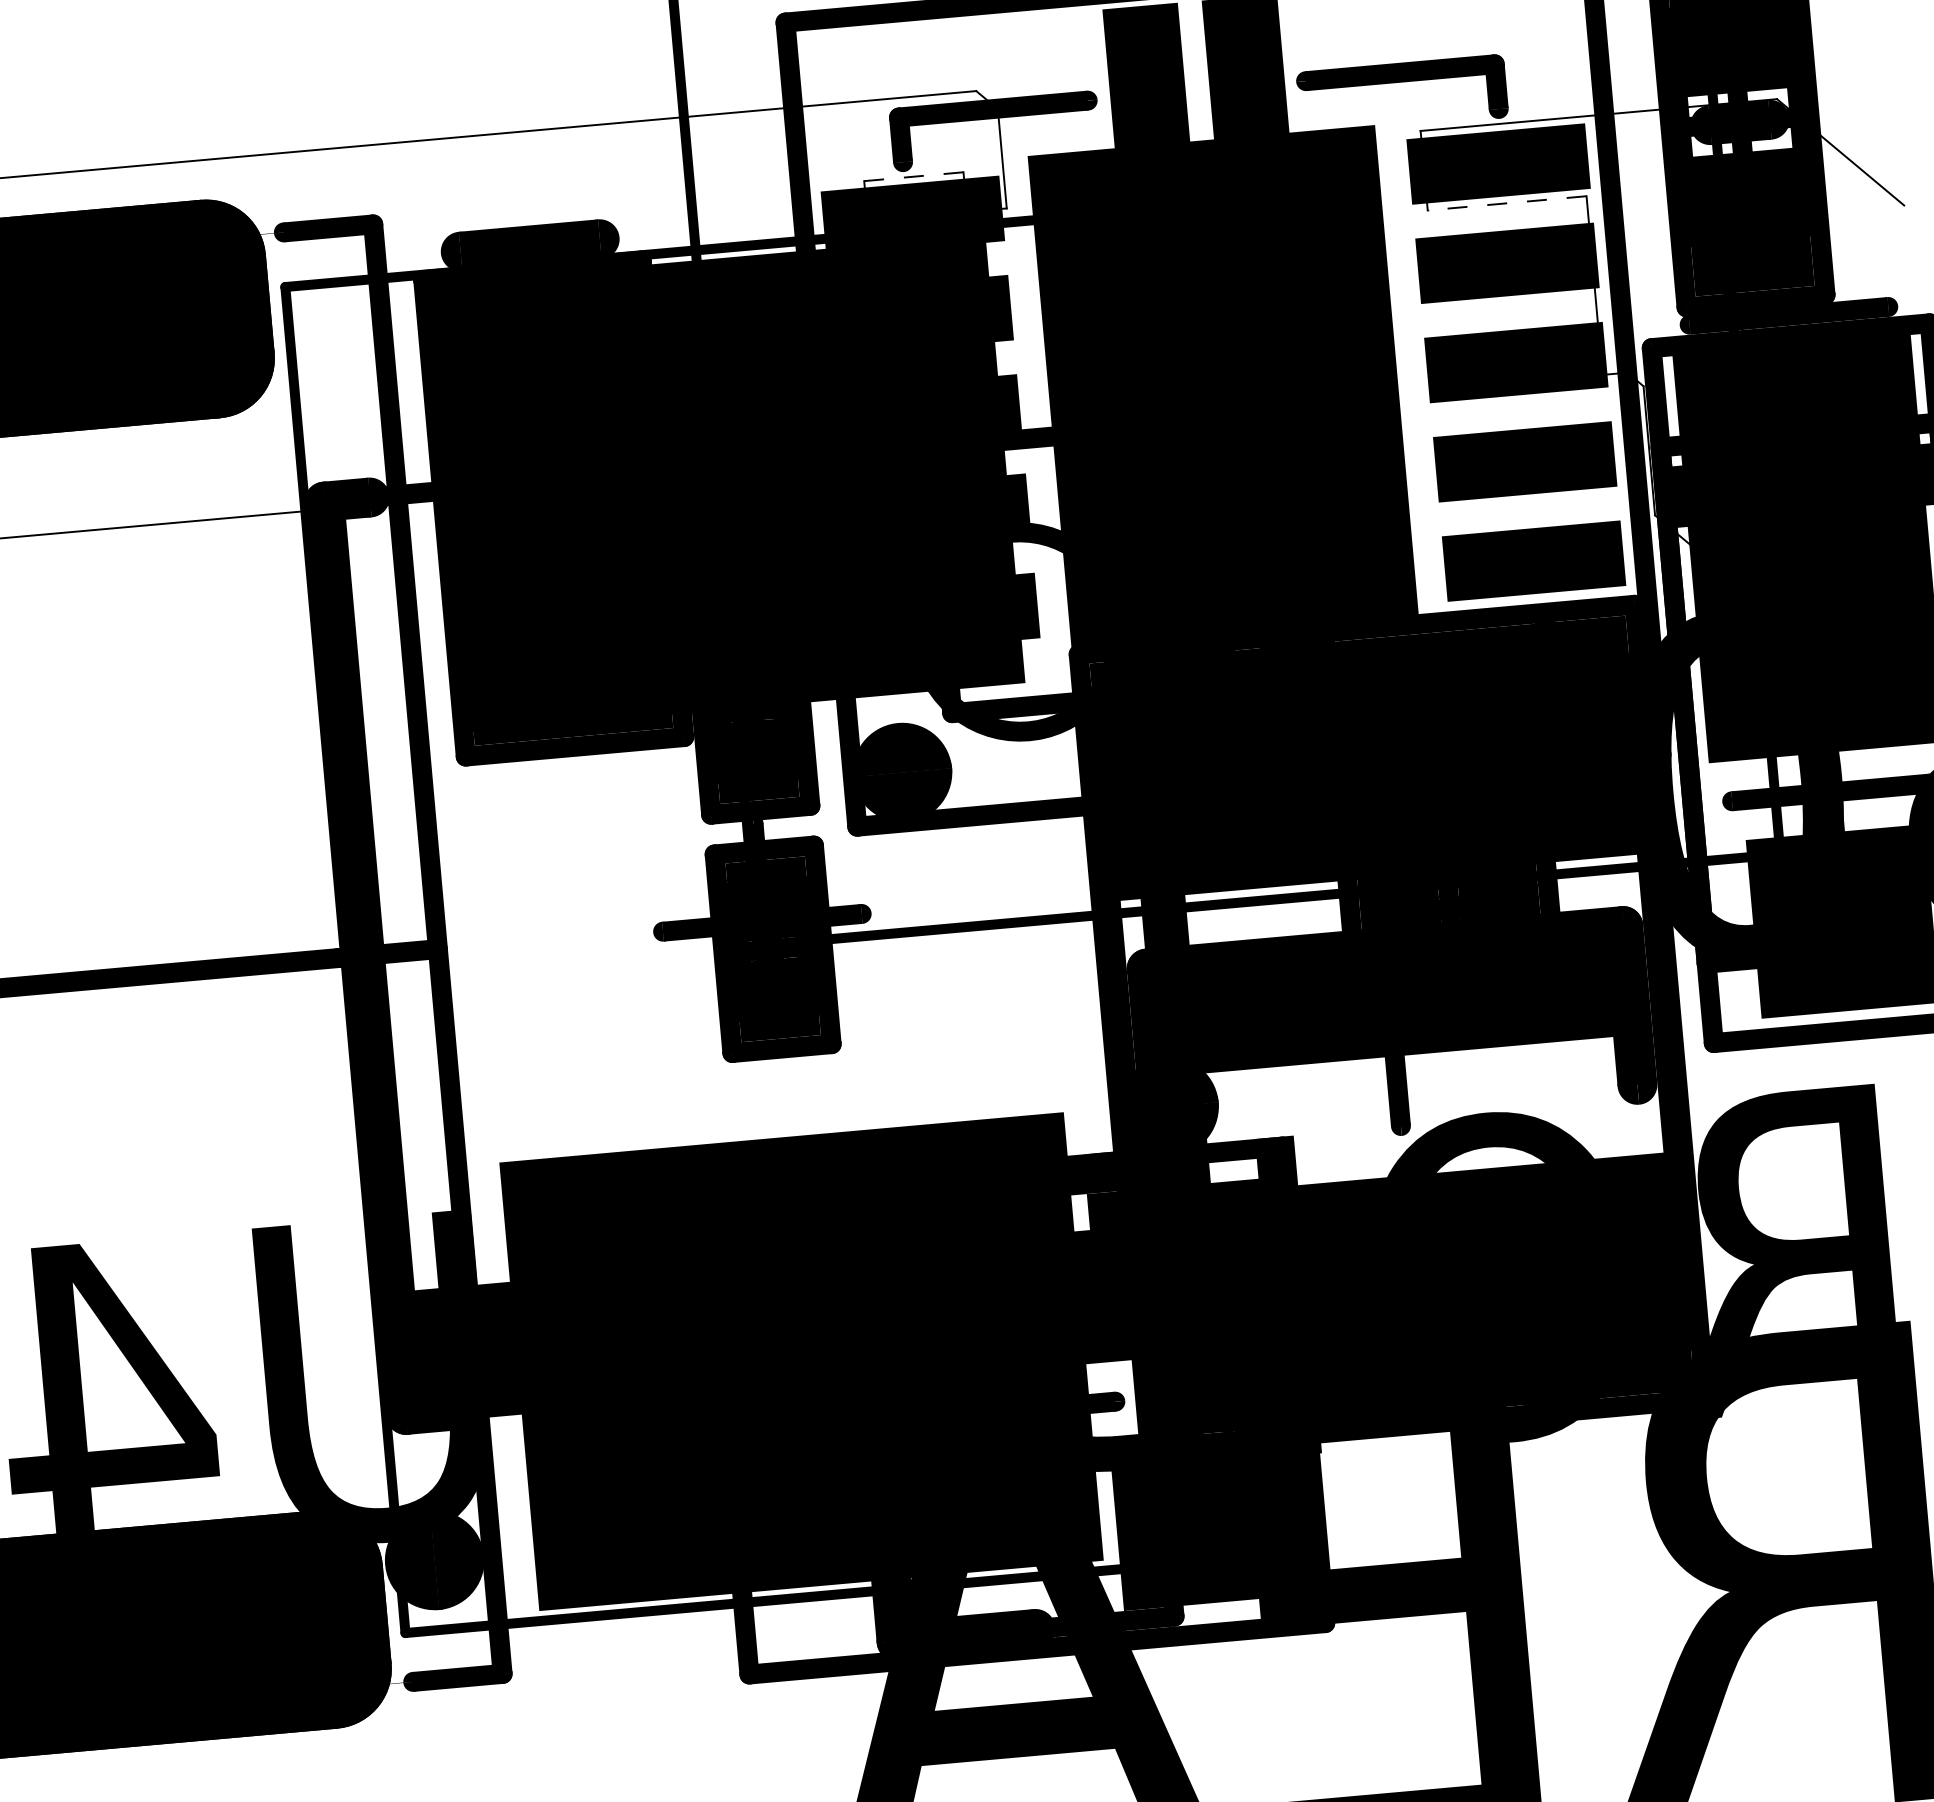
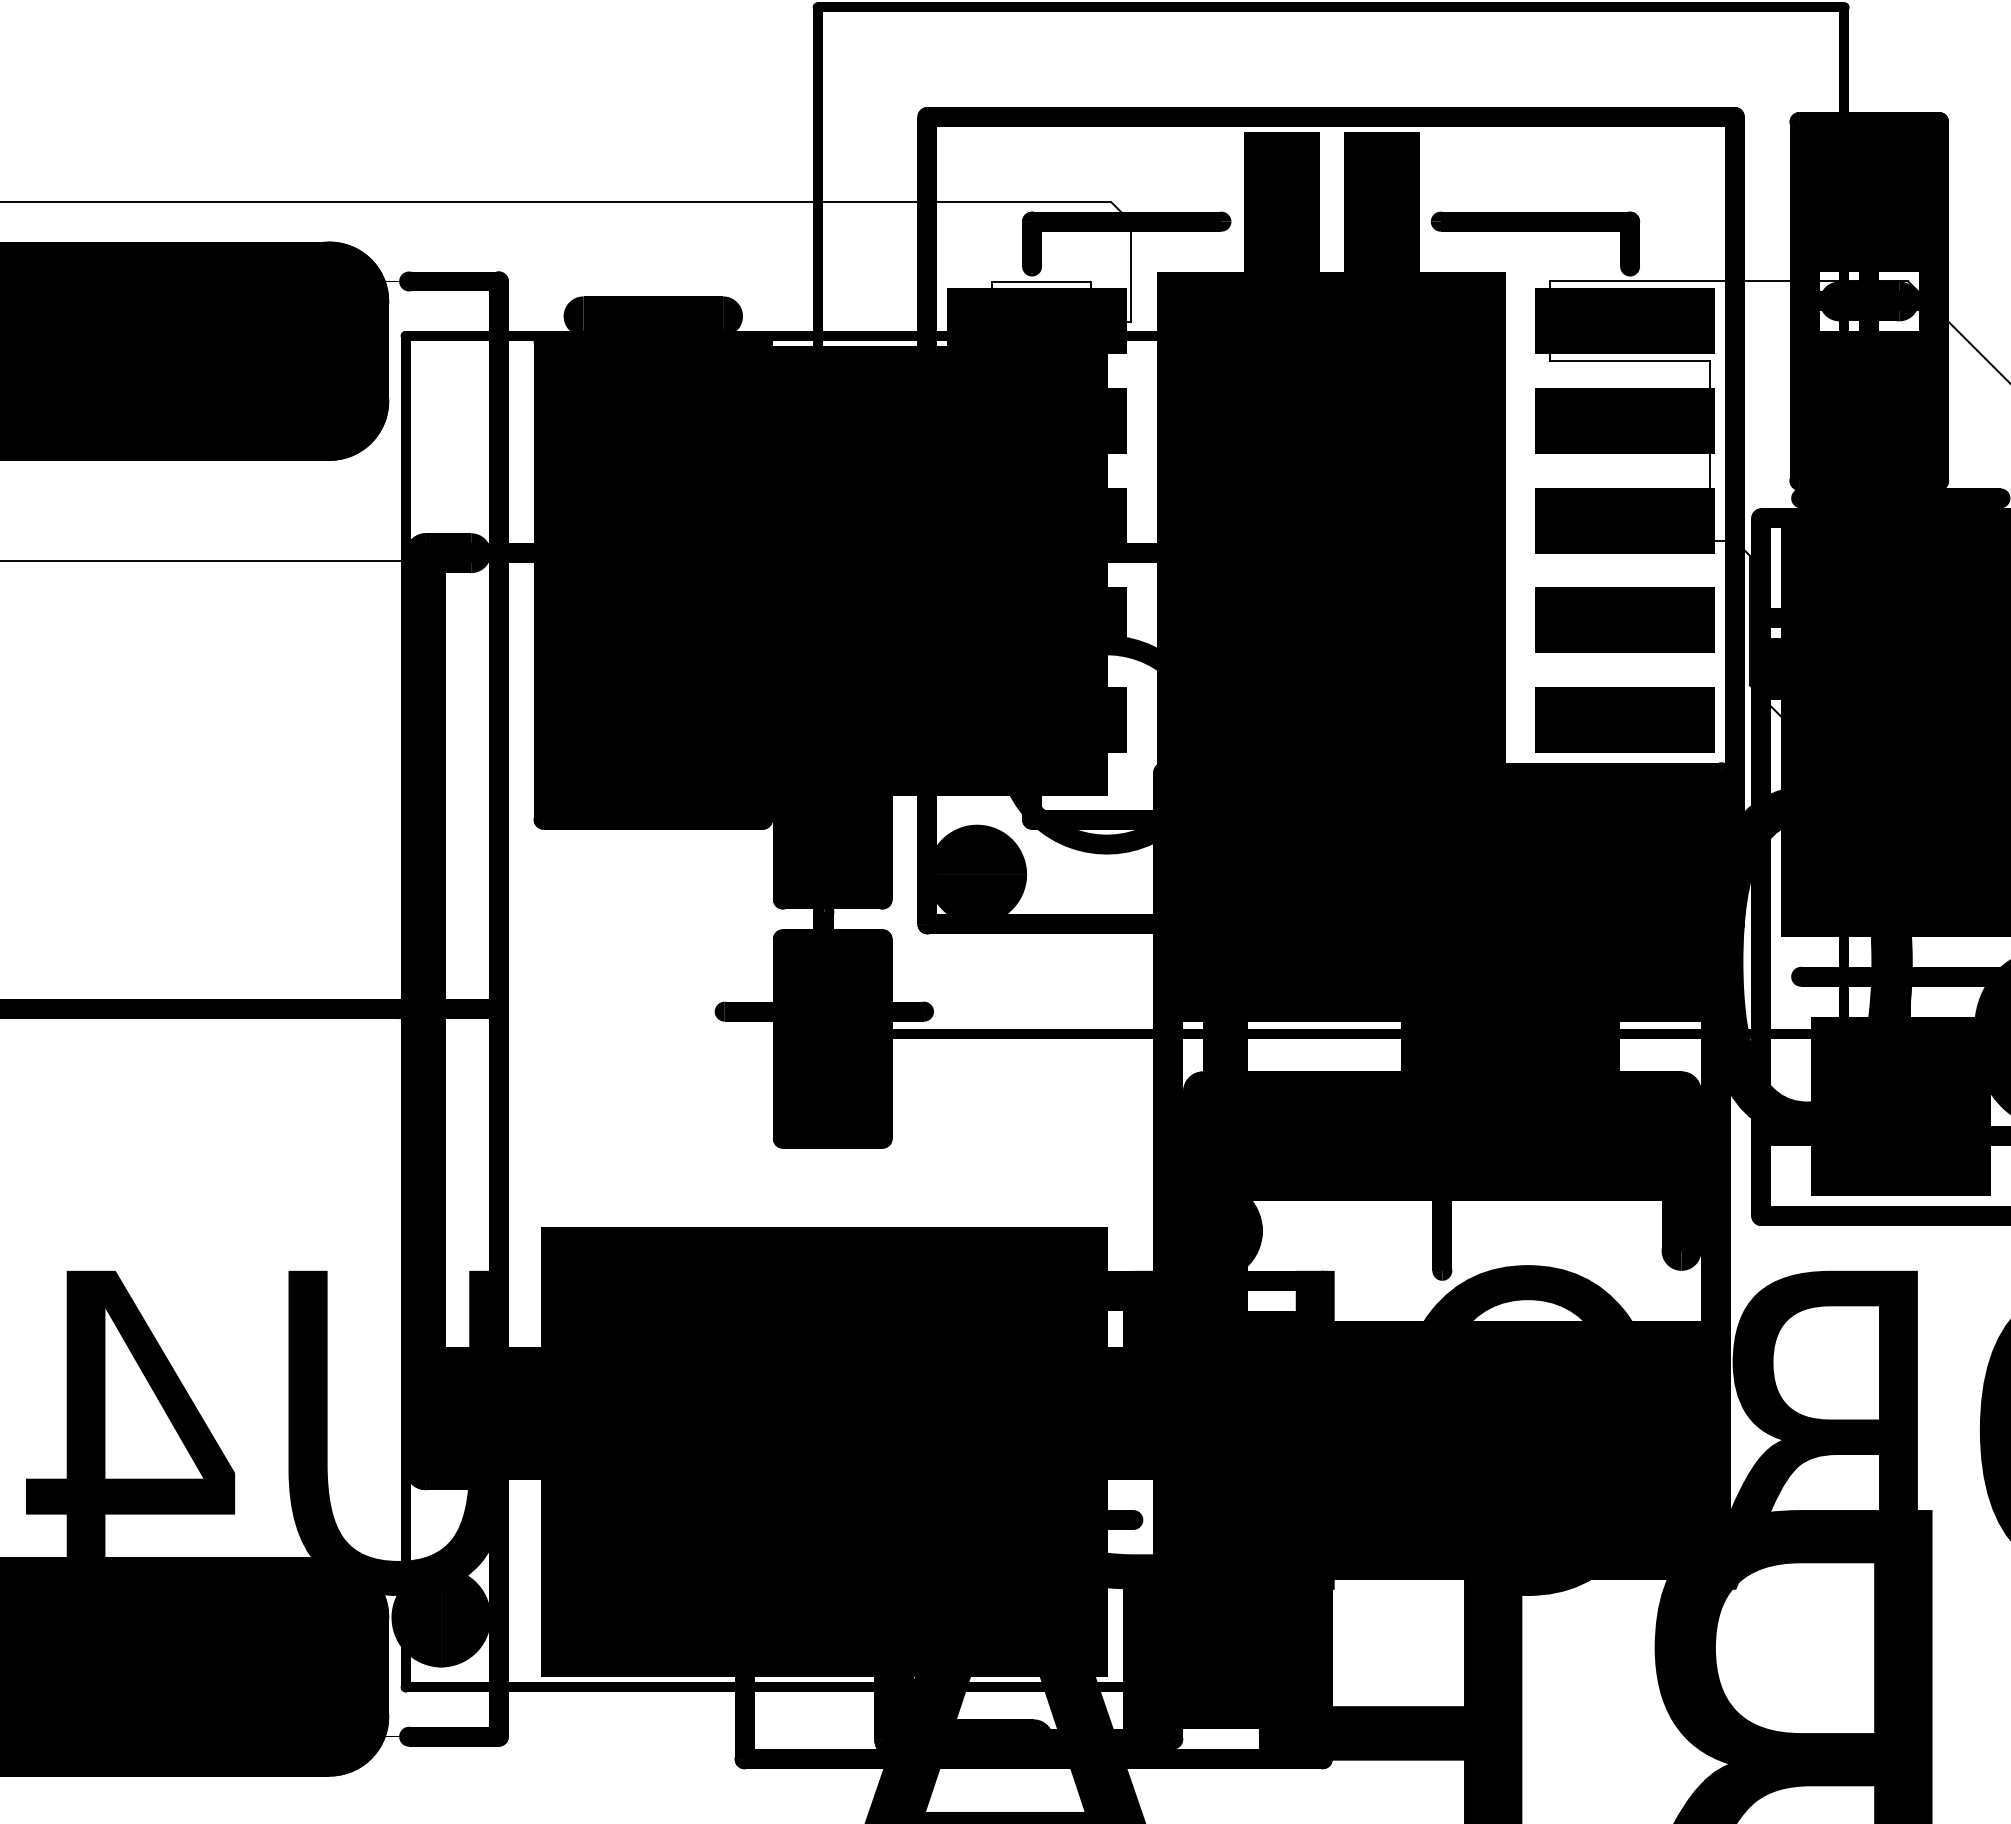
line: (913, 176) -> (1041, 281), dashed -> solid
line: (1507, 203) -> (1630, 361), dashed -> solid

